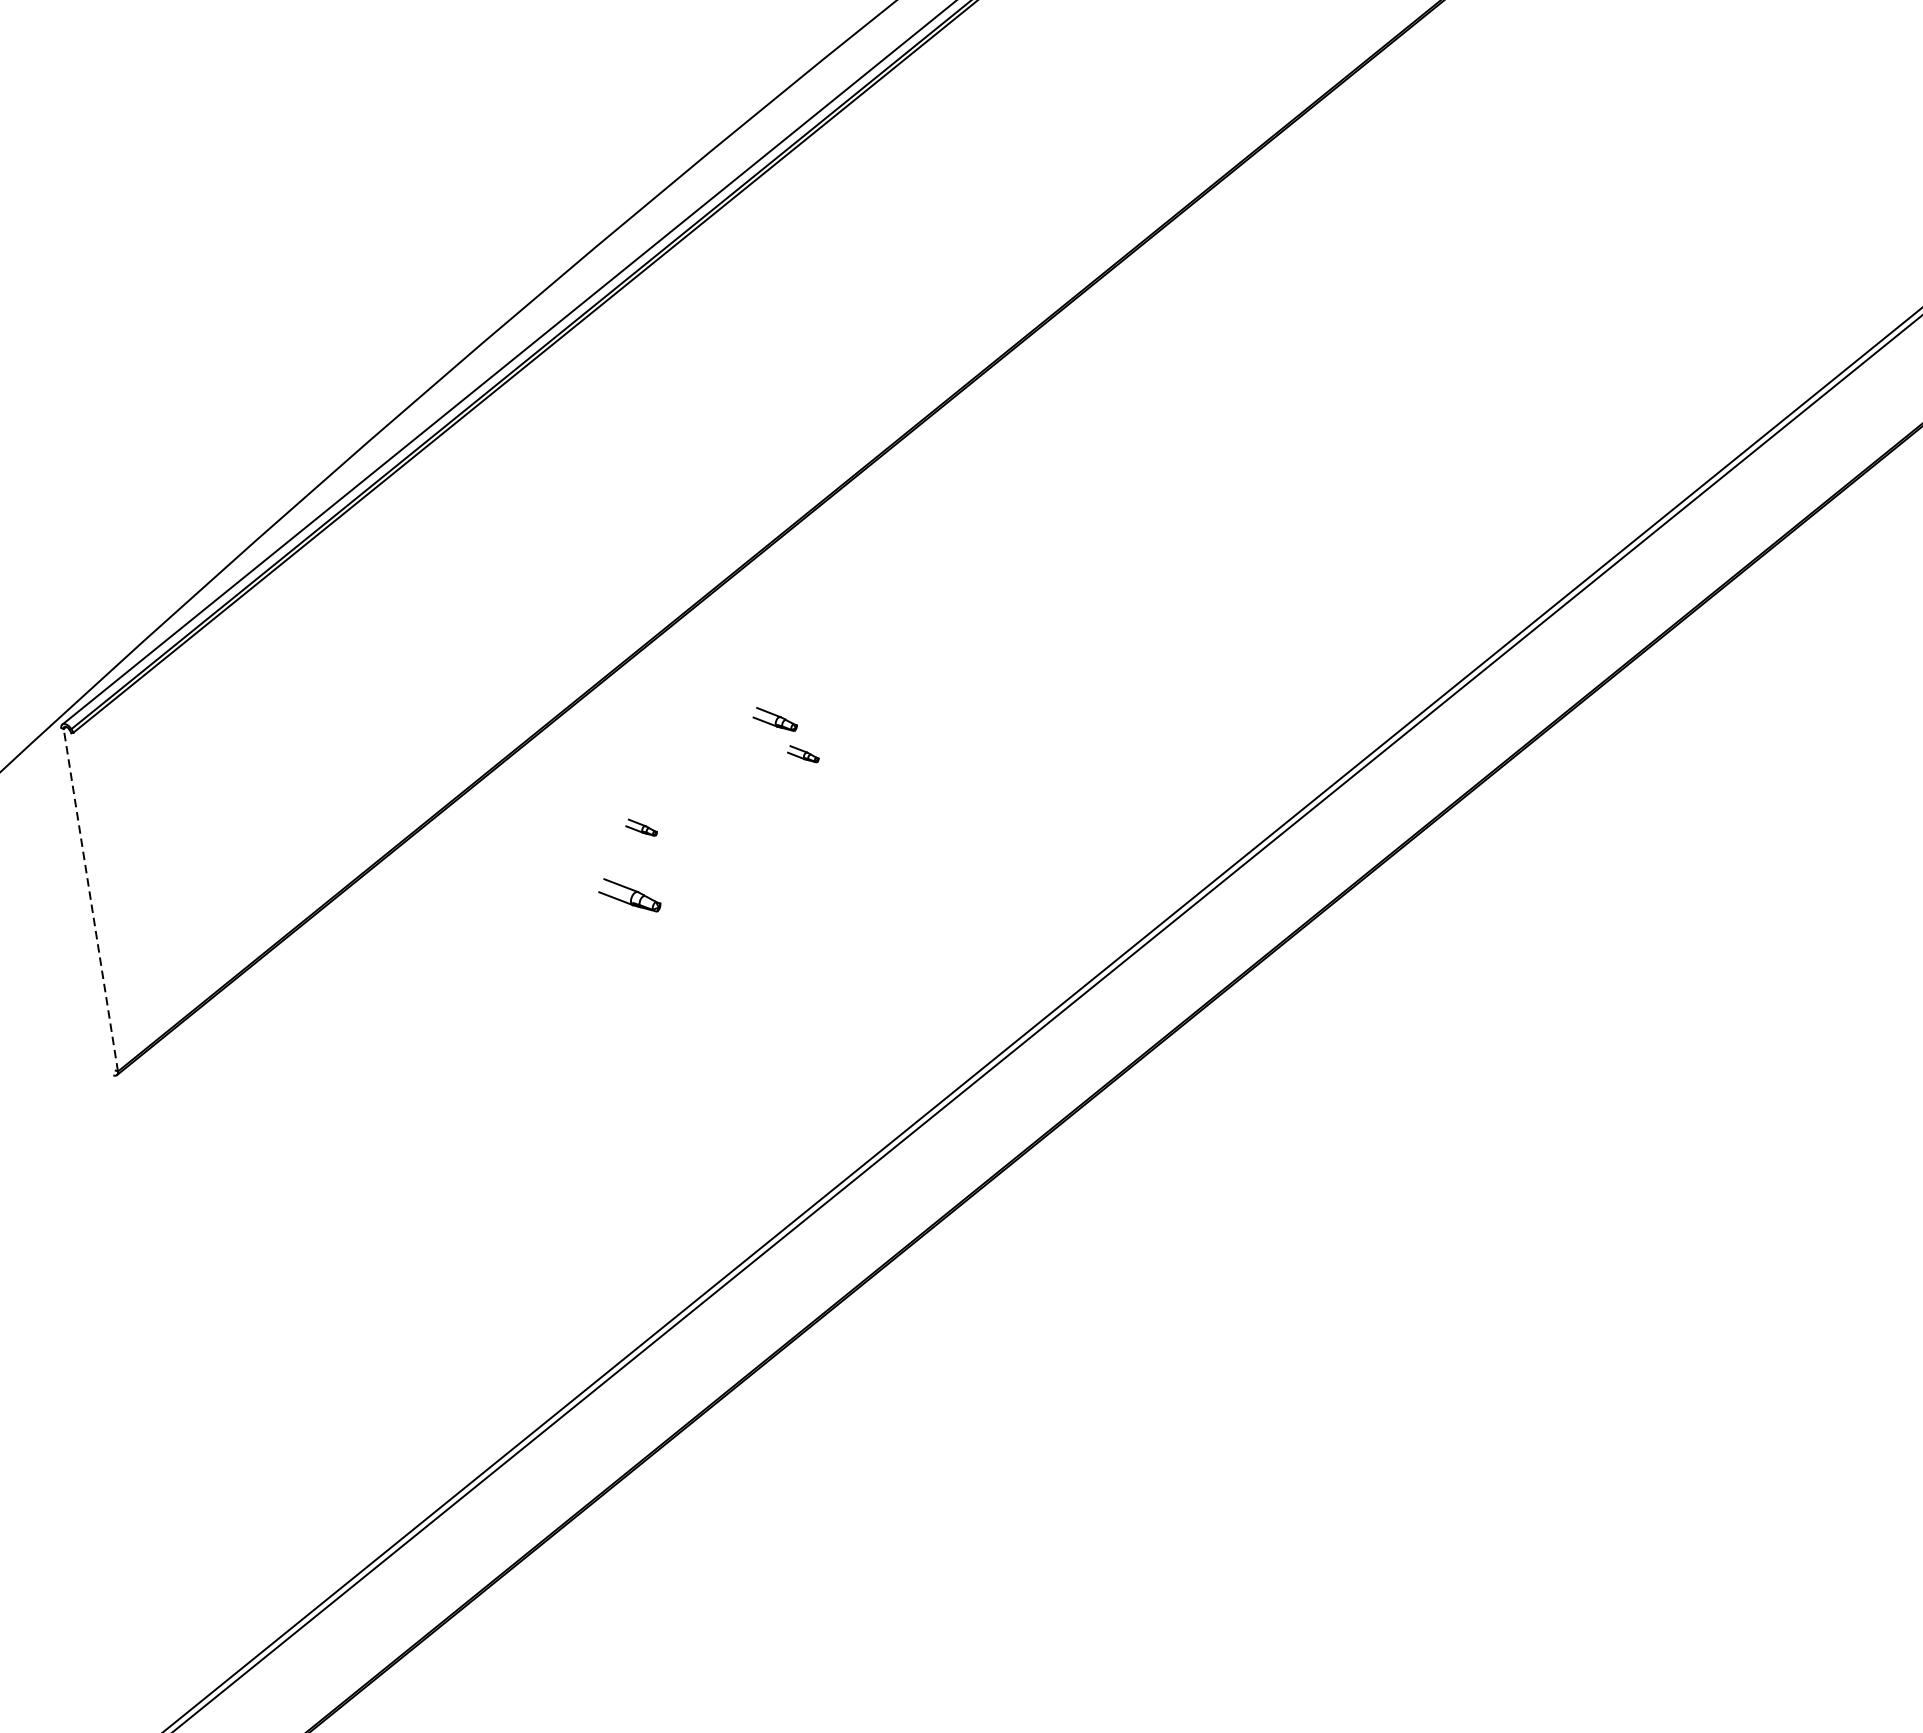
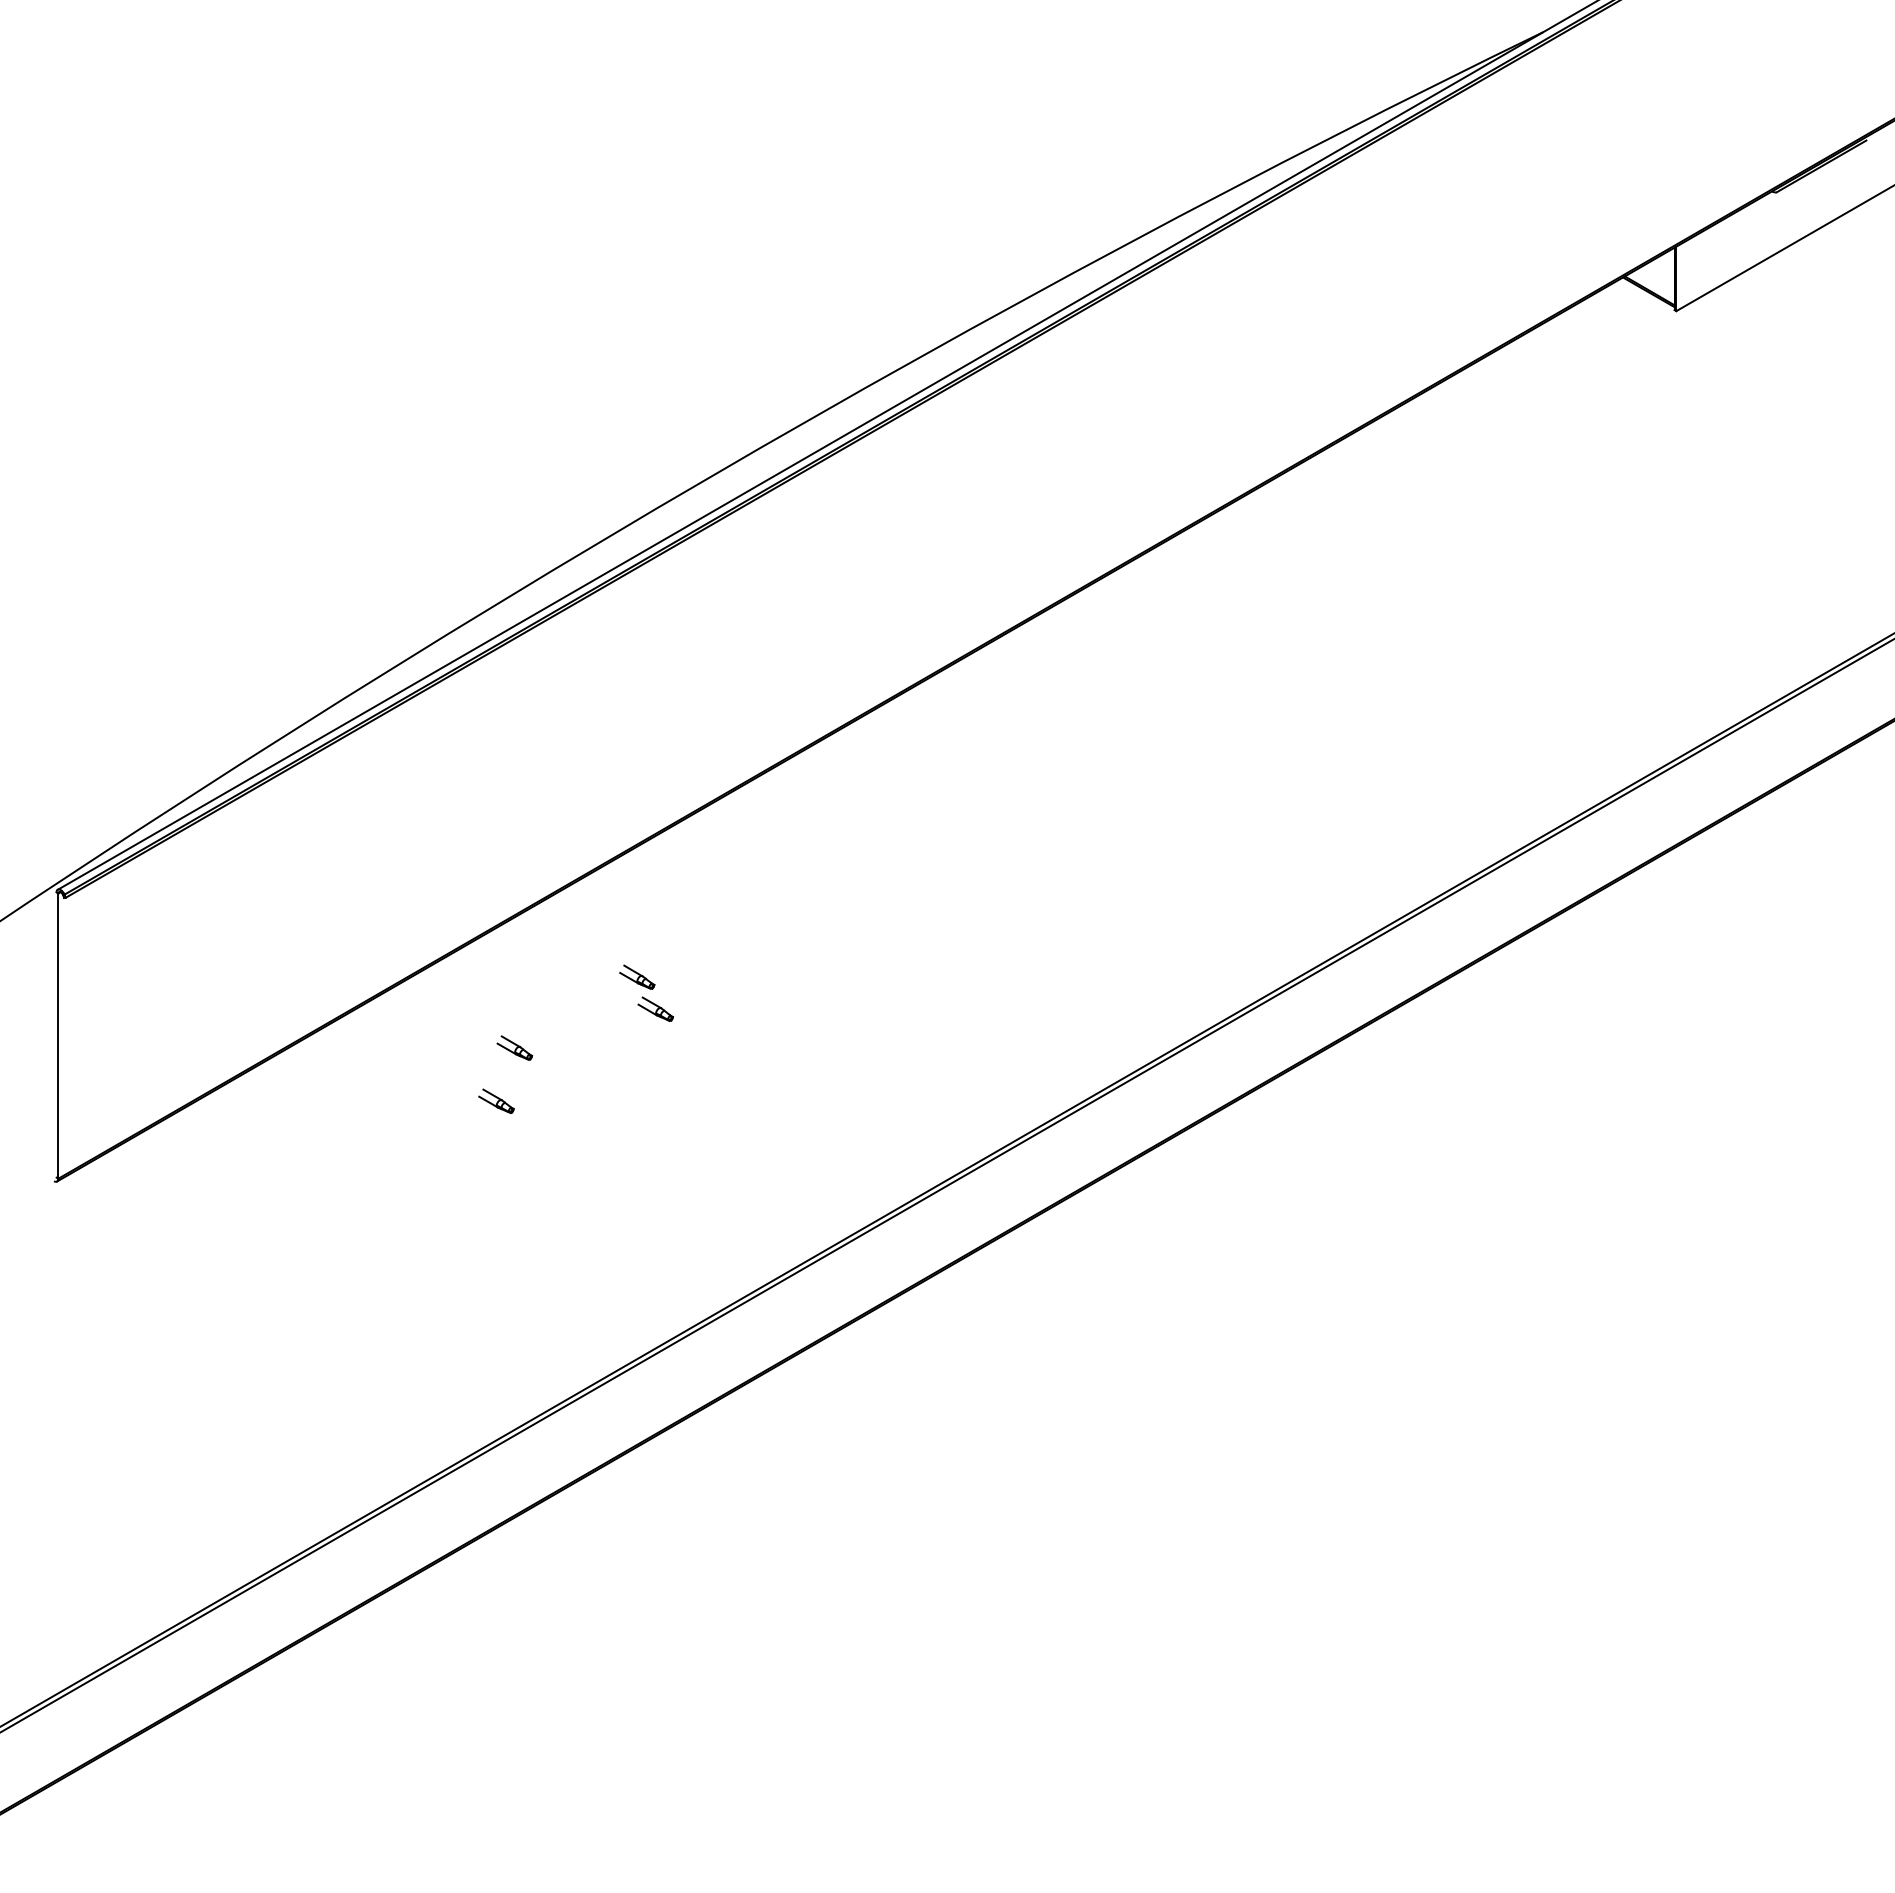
part: (802, 753) -> (655, 1008), size x1.43
part: (640, 827) -> (514, 1047), size x1.43
part: (629, 894) -> (496, 1100), size x0.71
line: (91, 900) -> (58, 1036), dashed -> solid

